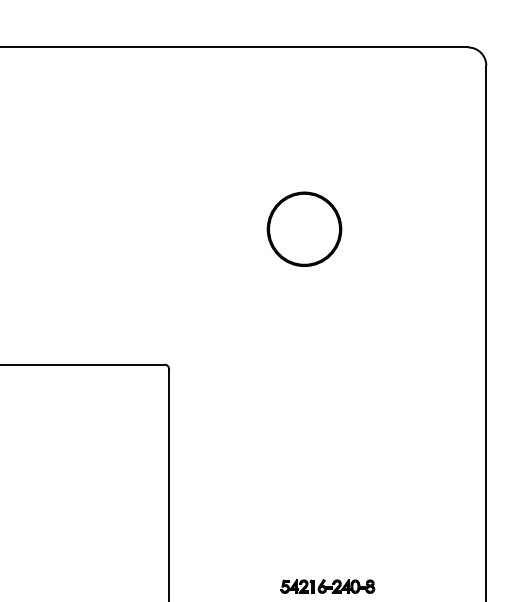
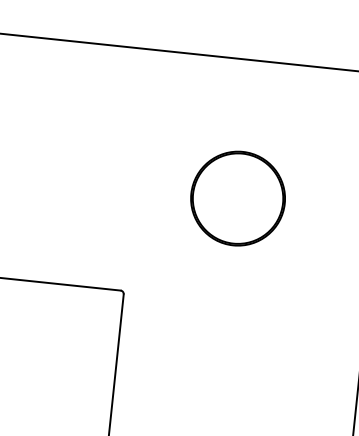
part: (304, 229) -> (238, 198), size x1.67

